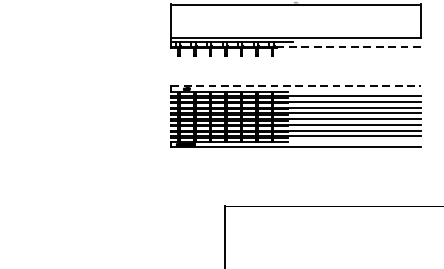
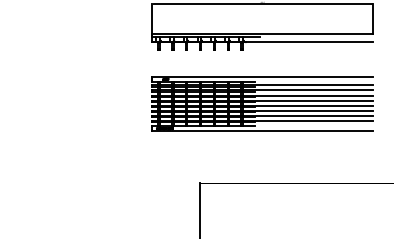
line: (347, 46) -> (308, 41), dashed -> solid
line: (295, 86) -> (262, 76), dashed -> solid

